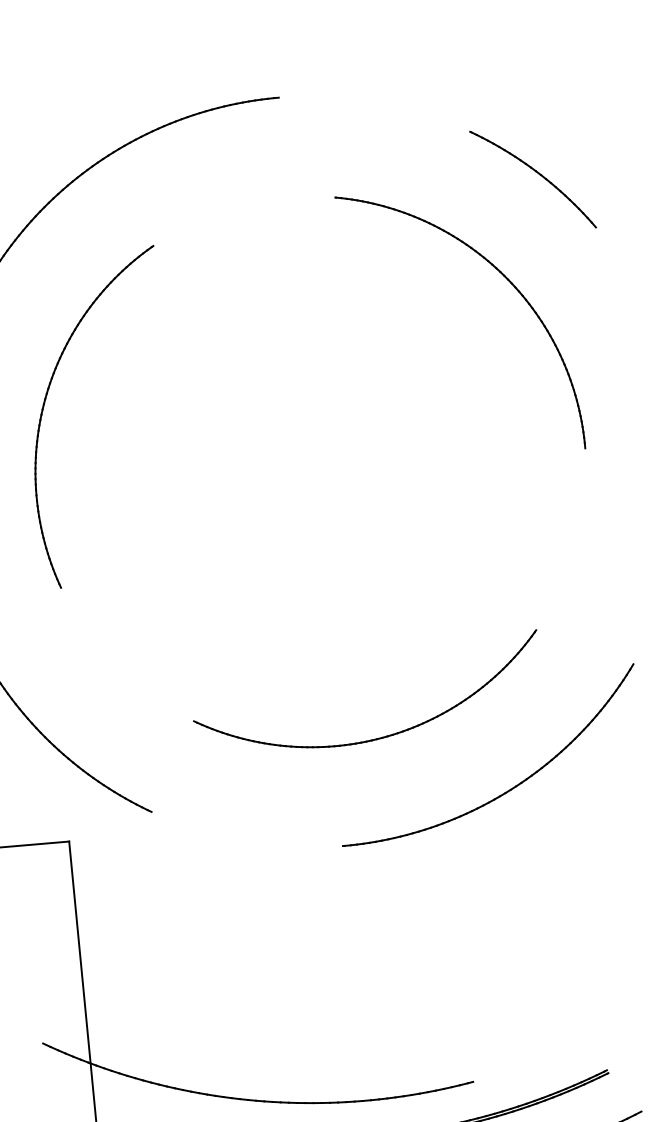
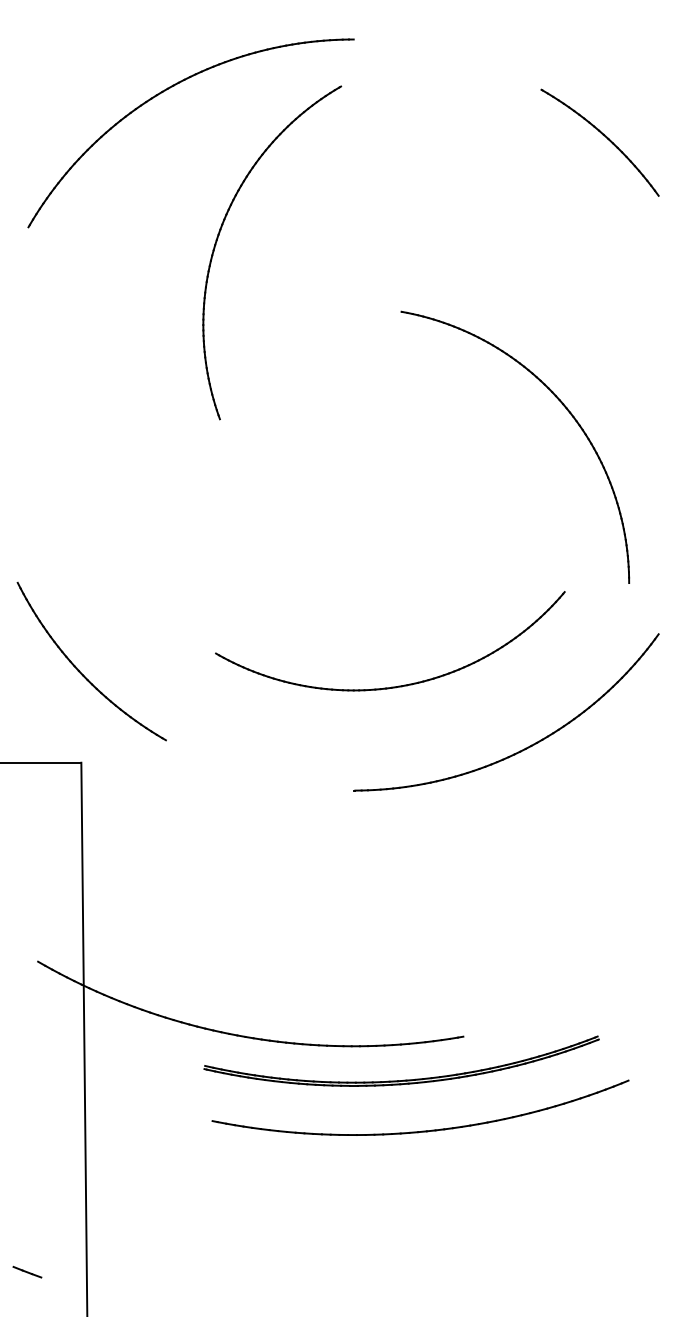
part: (503, 277) -> (562, 405), moved
part: (46, 399) -> (221, 230), moved

